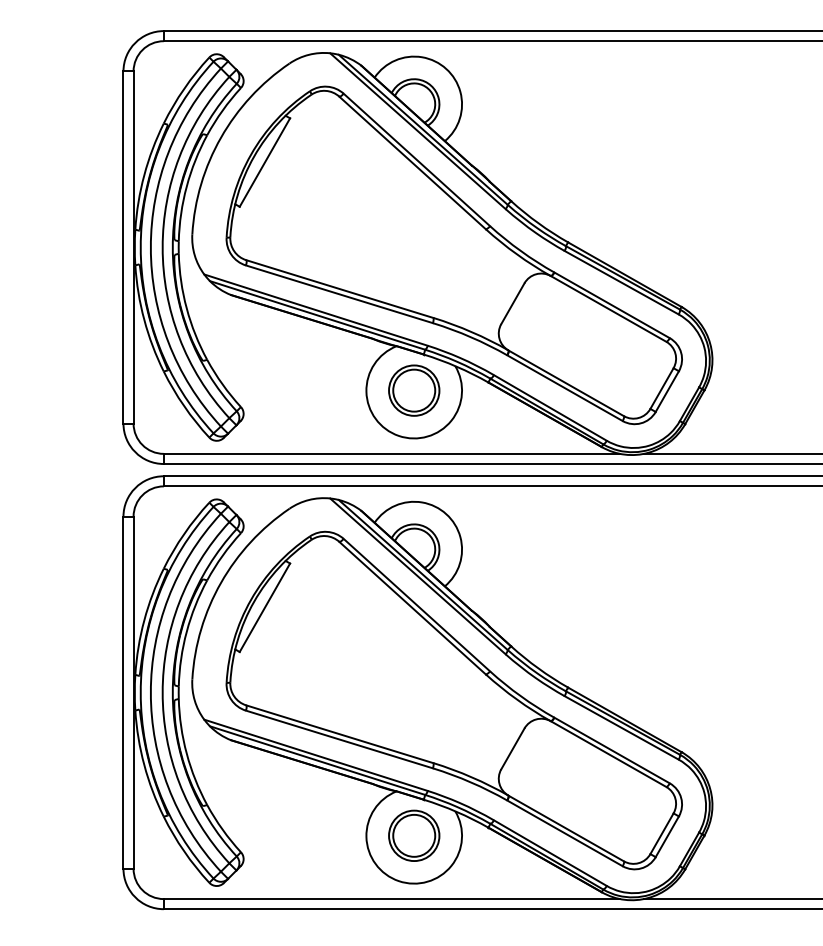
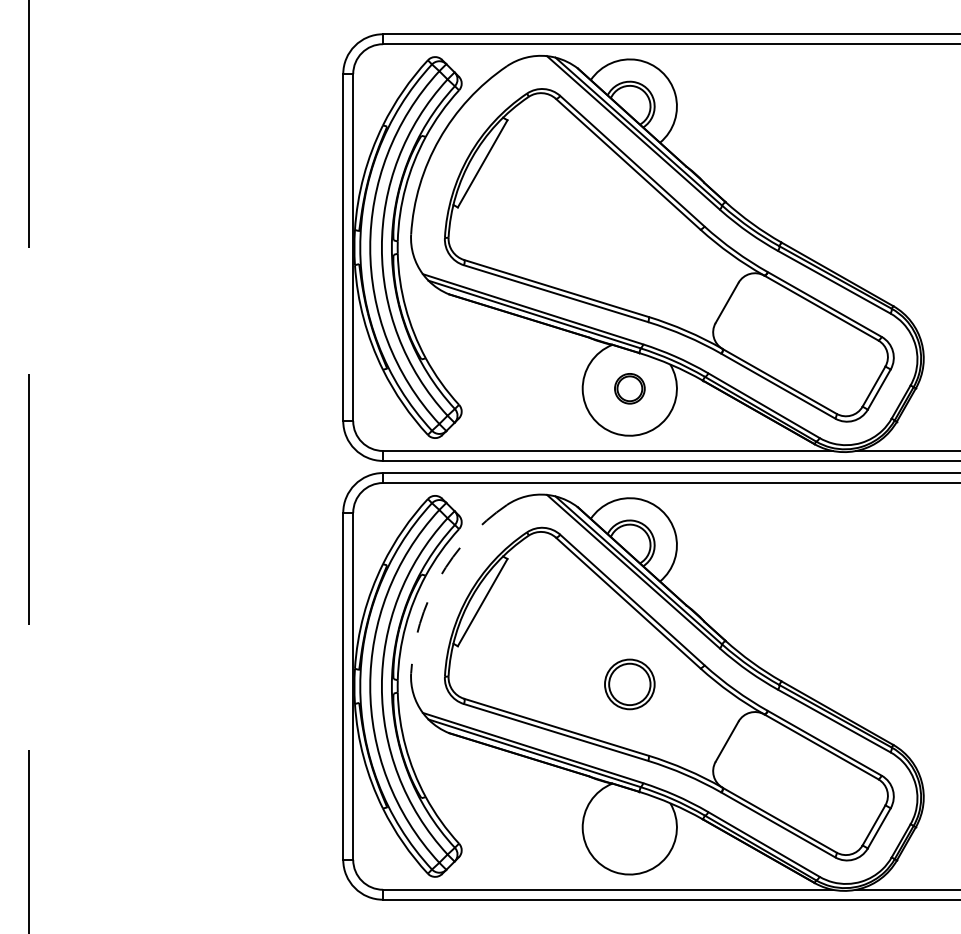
part: (413, 390) -> (629, 388), size x0.6
arc: (221, 583) -> (439, 578), solid -> dashed
part: (413, 835) -> (629, 684), moved

